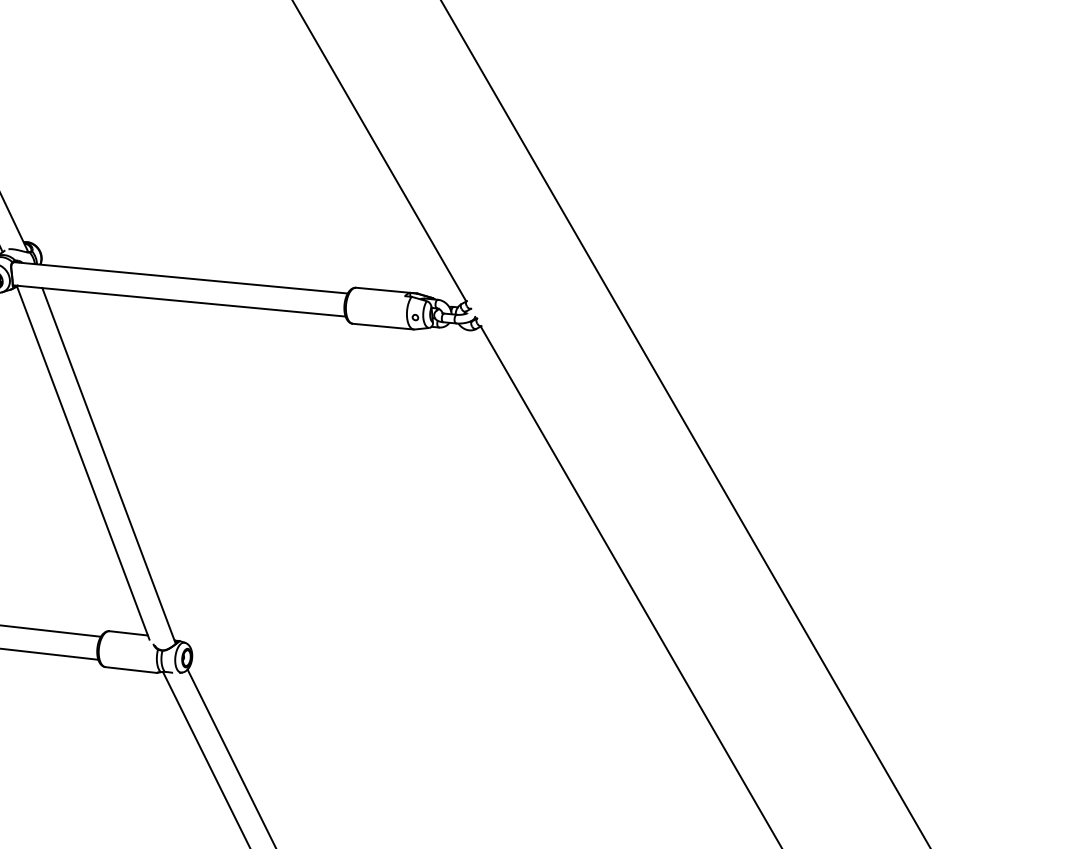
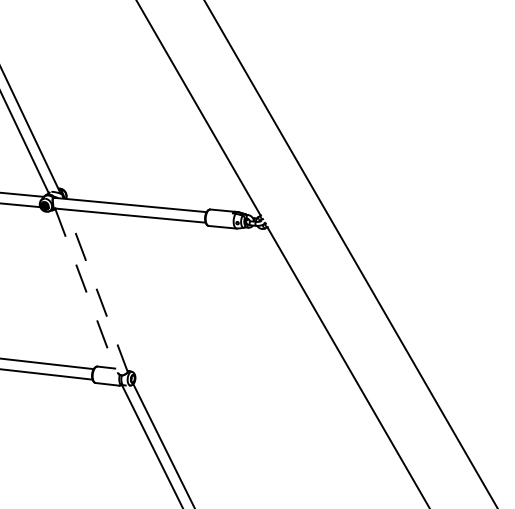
line: (83, 464) -> (85, 290), solid -> dashed
line: (109, 467) -> (97, 291), solid -> dashed

